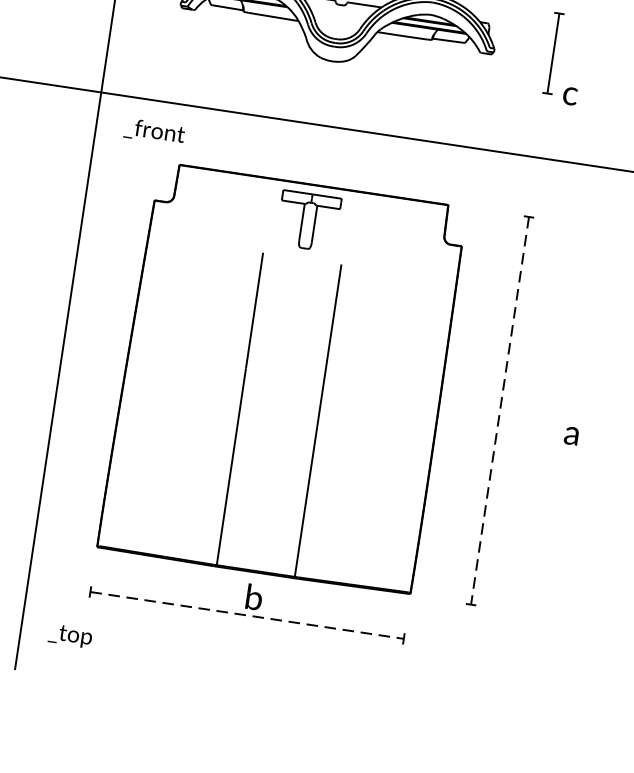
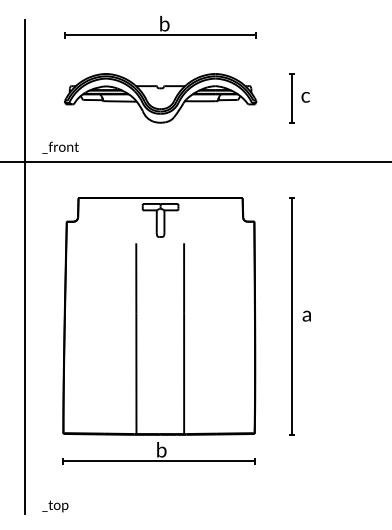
text: (570, 94) -> (305, 96), moved
text: (154, 131) -> (60, 147), moved
line: (499, 412) -> (291, 317), dashed -> solid
text: (571, 434) -> (306, 315), moved
line: (247, 615) -> (159, 461), dashed -> solid
text: (70, 636) -> (55, 506), moved

